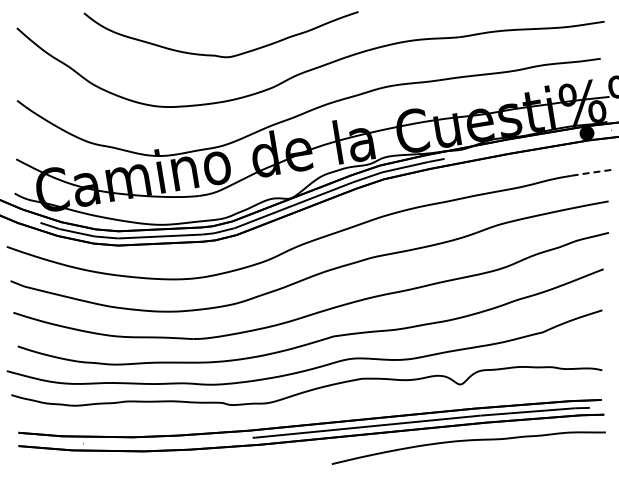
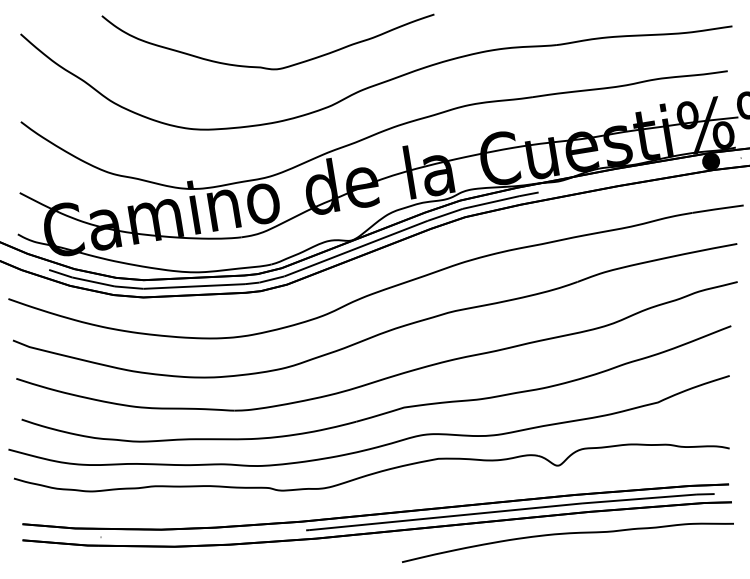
line: (592, 172) -> (717, 208), dashed -> solid

